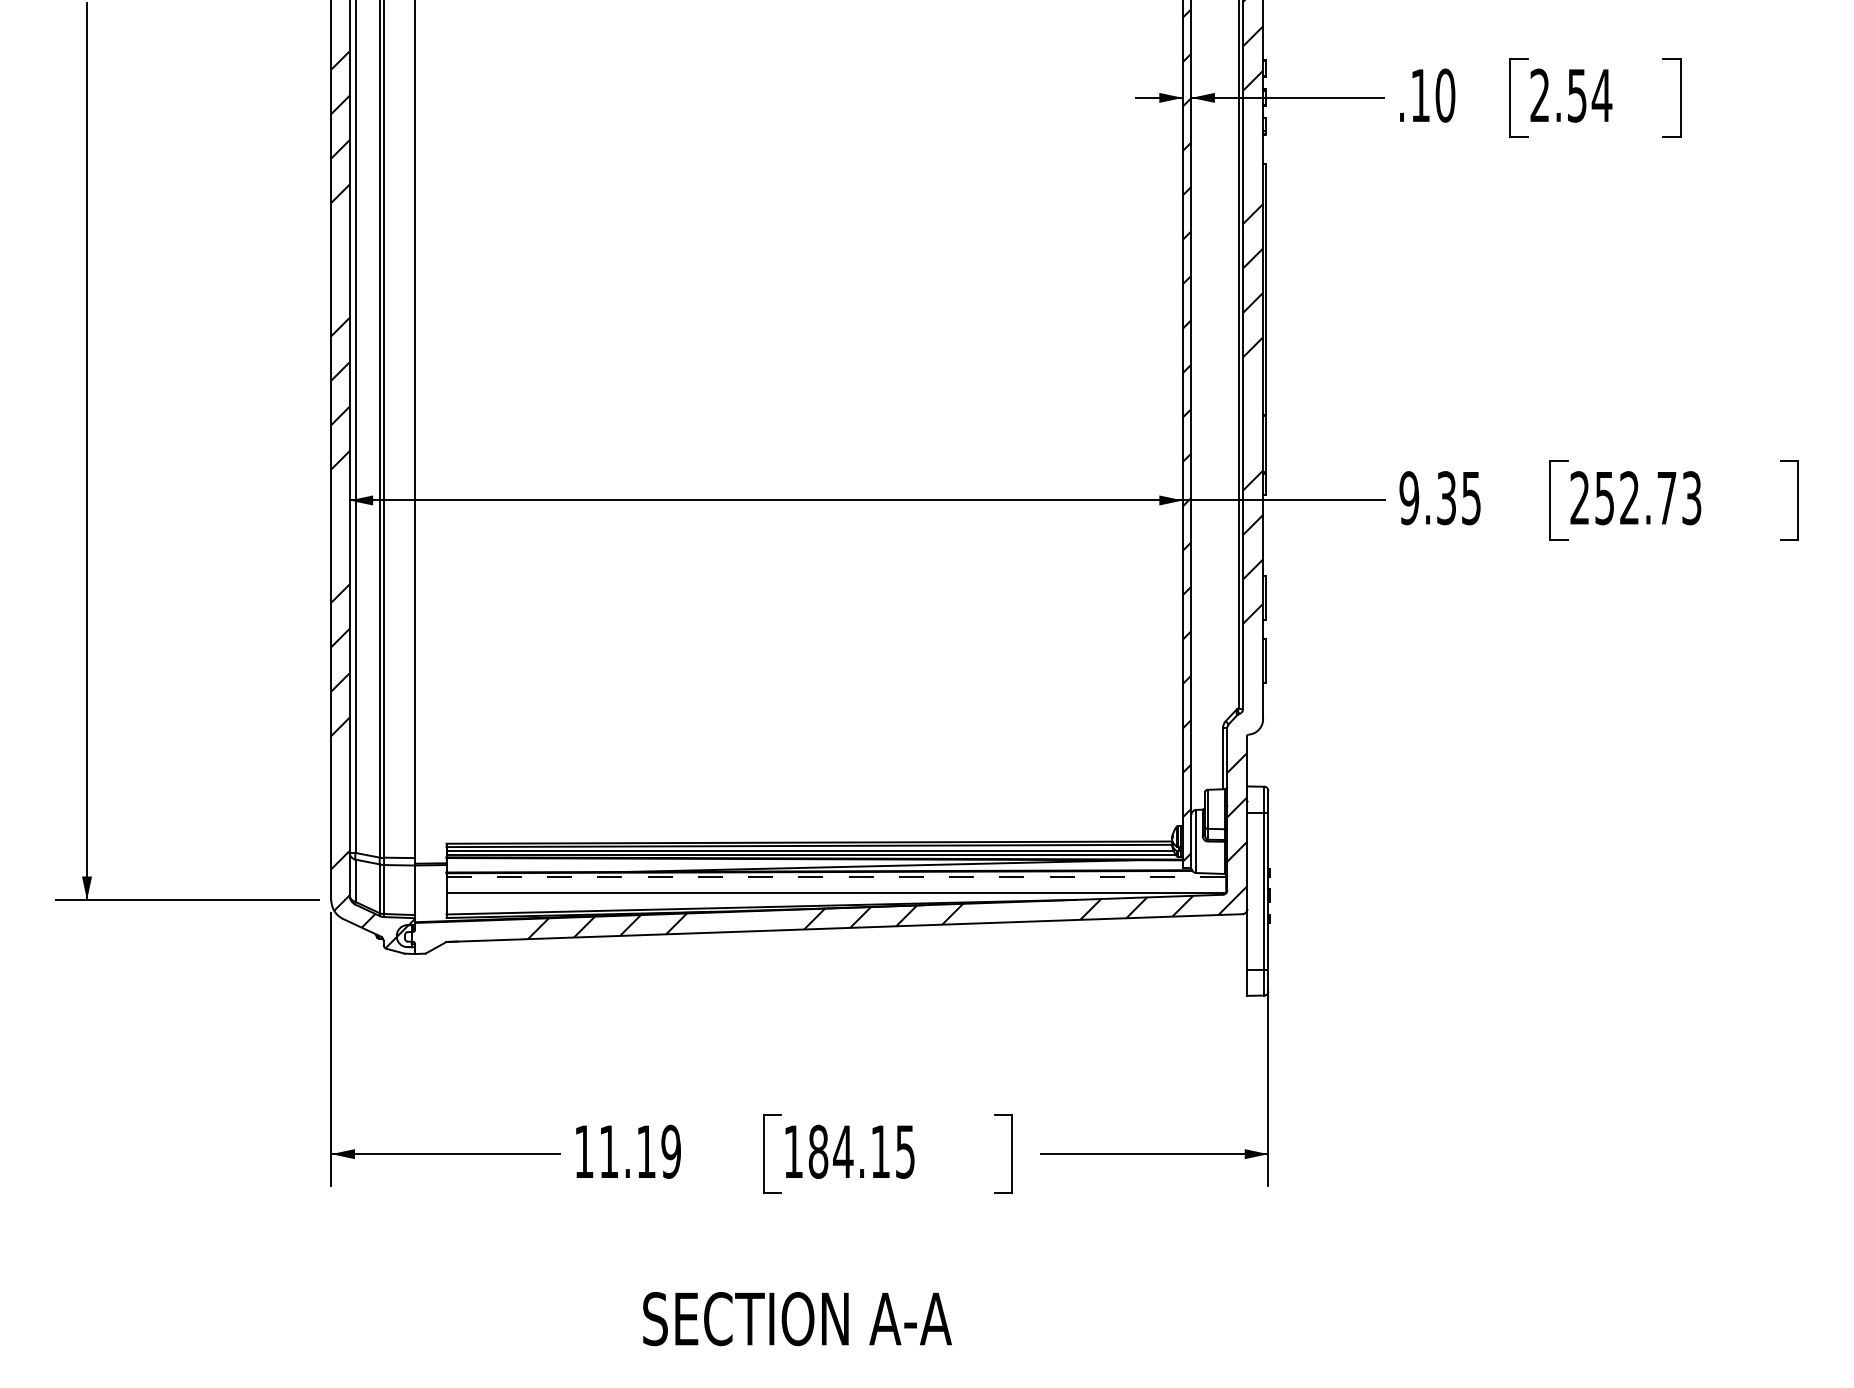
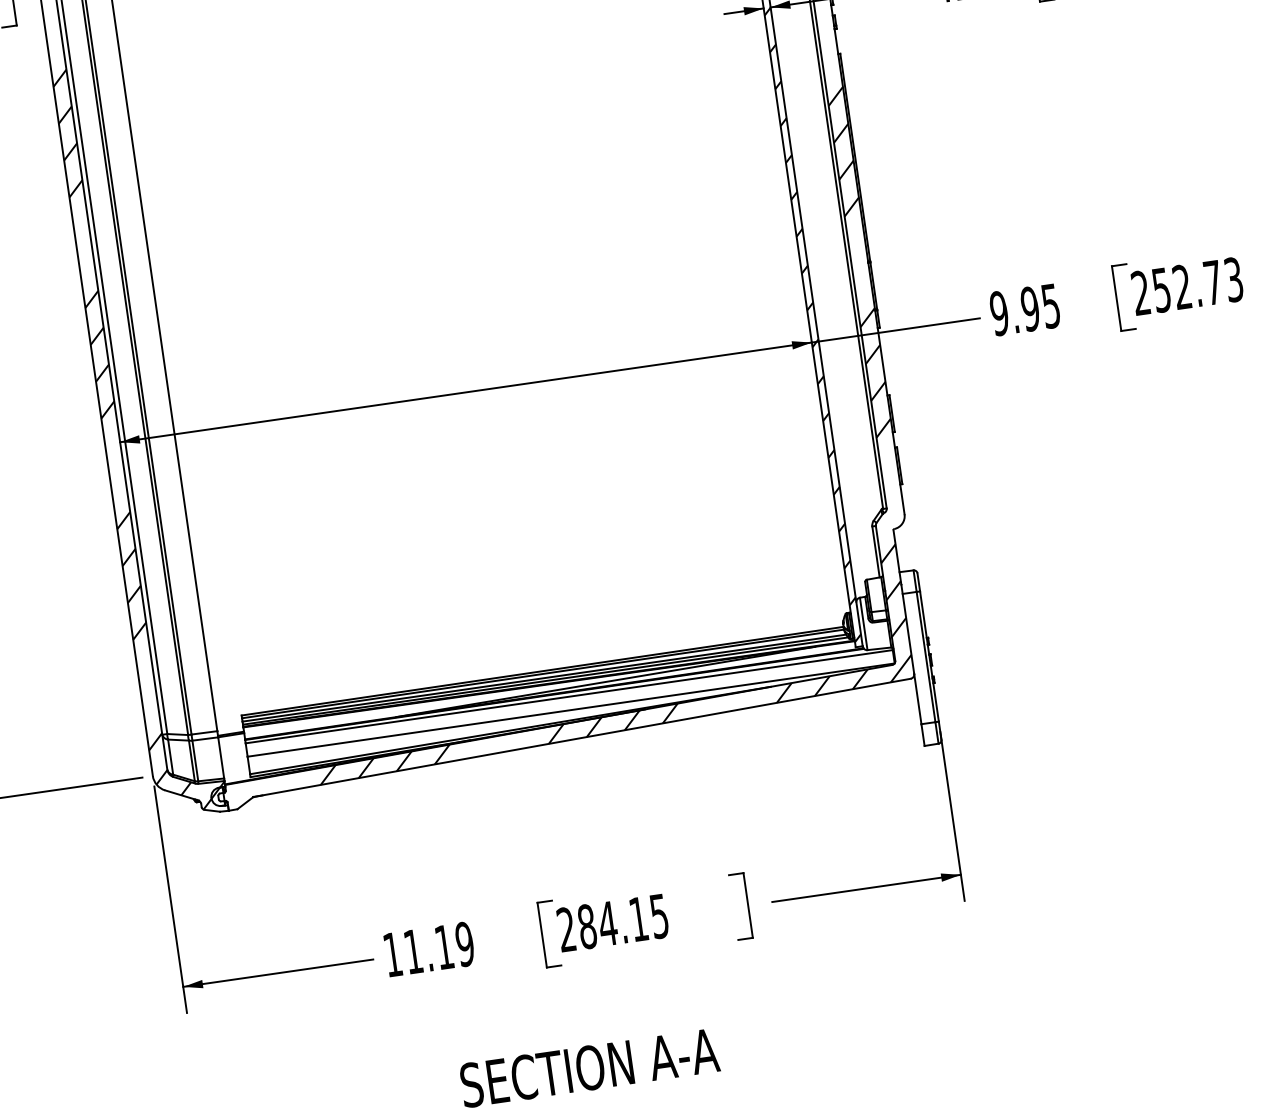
text: (1446, 498) -> (1030, 309), 9.35 -> 9.95
line: (836, 877) -> (569, 696), dashed -> solid
text: (793, 1150) -> (566, 928), 184.15 -> 284.15

